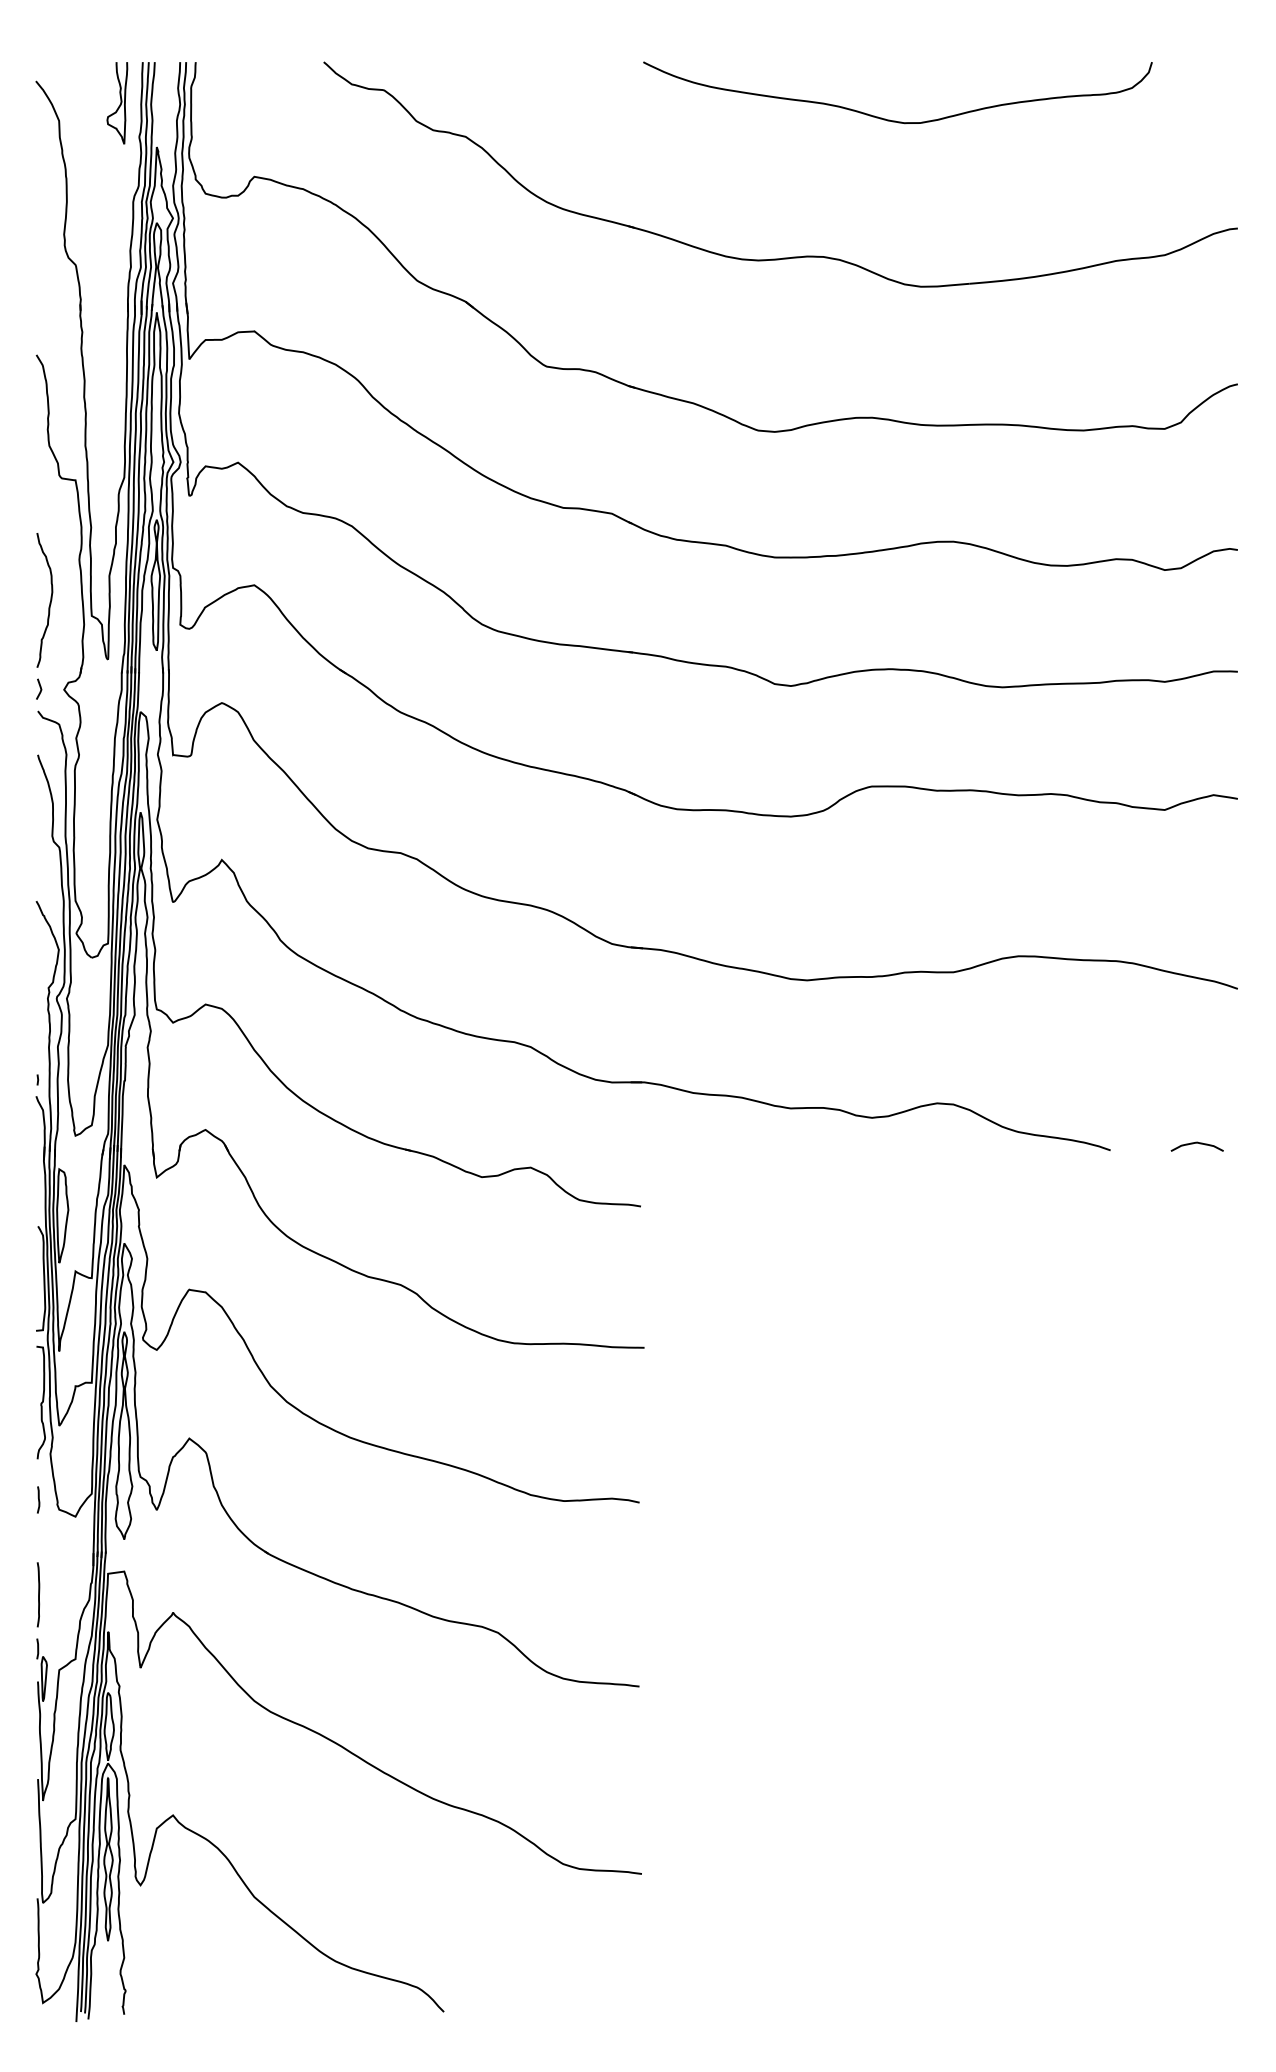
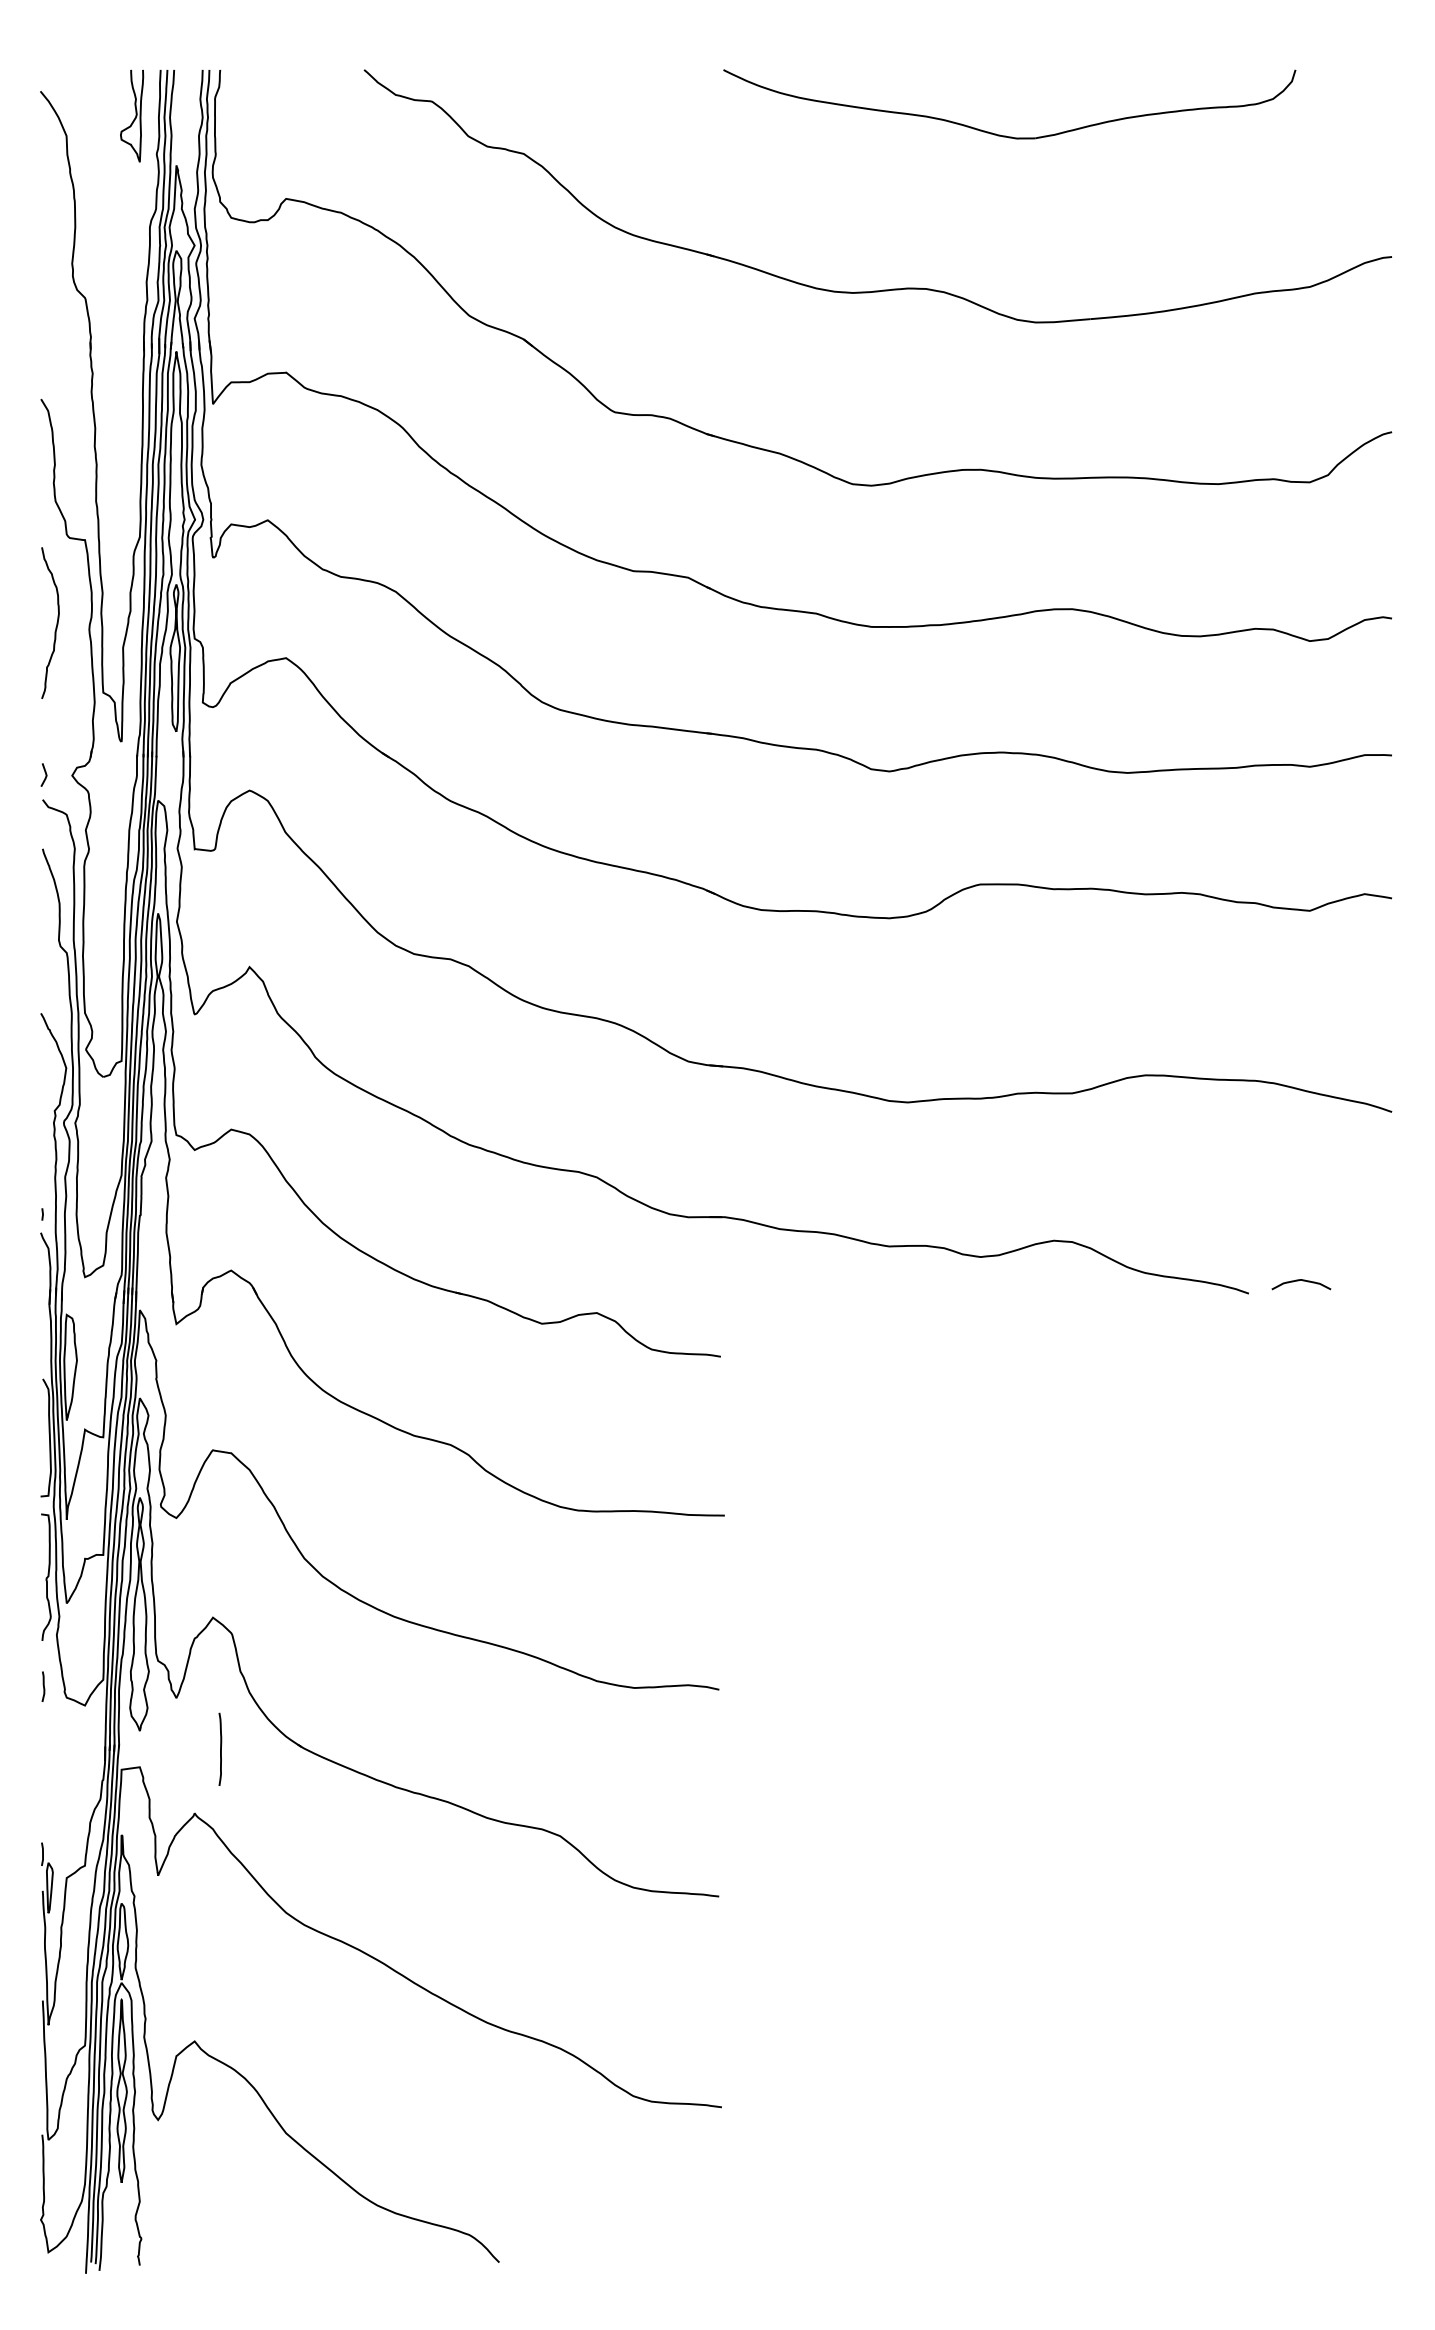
curve: (50, 599) -> (56, 622), moved
curve: (1198, 1144) -> (1302, 1281), moved
curve: (38, 1594) -> (220, 1748), moved

